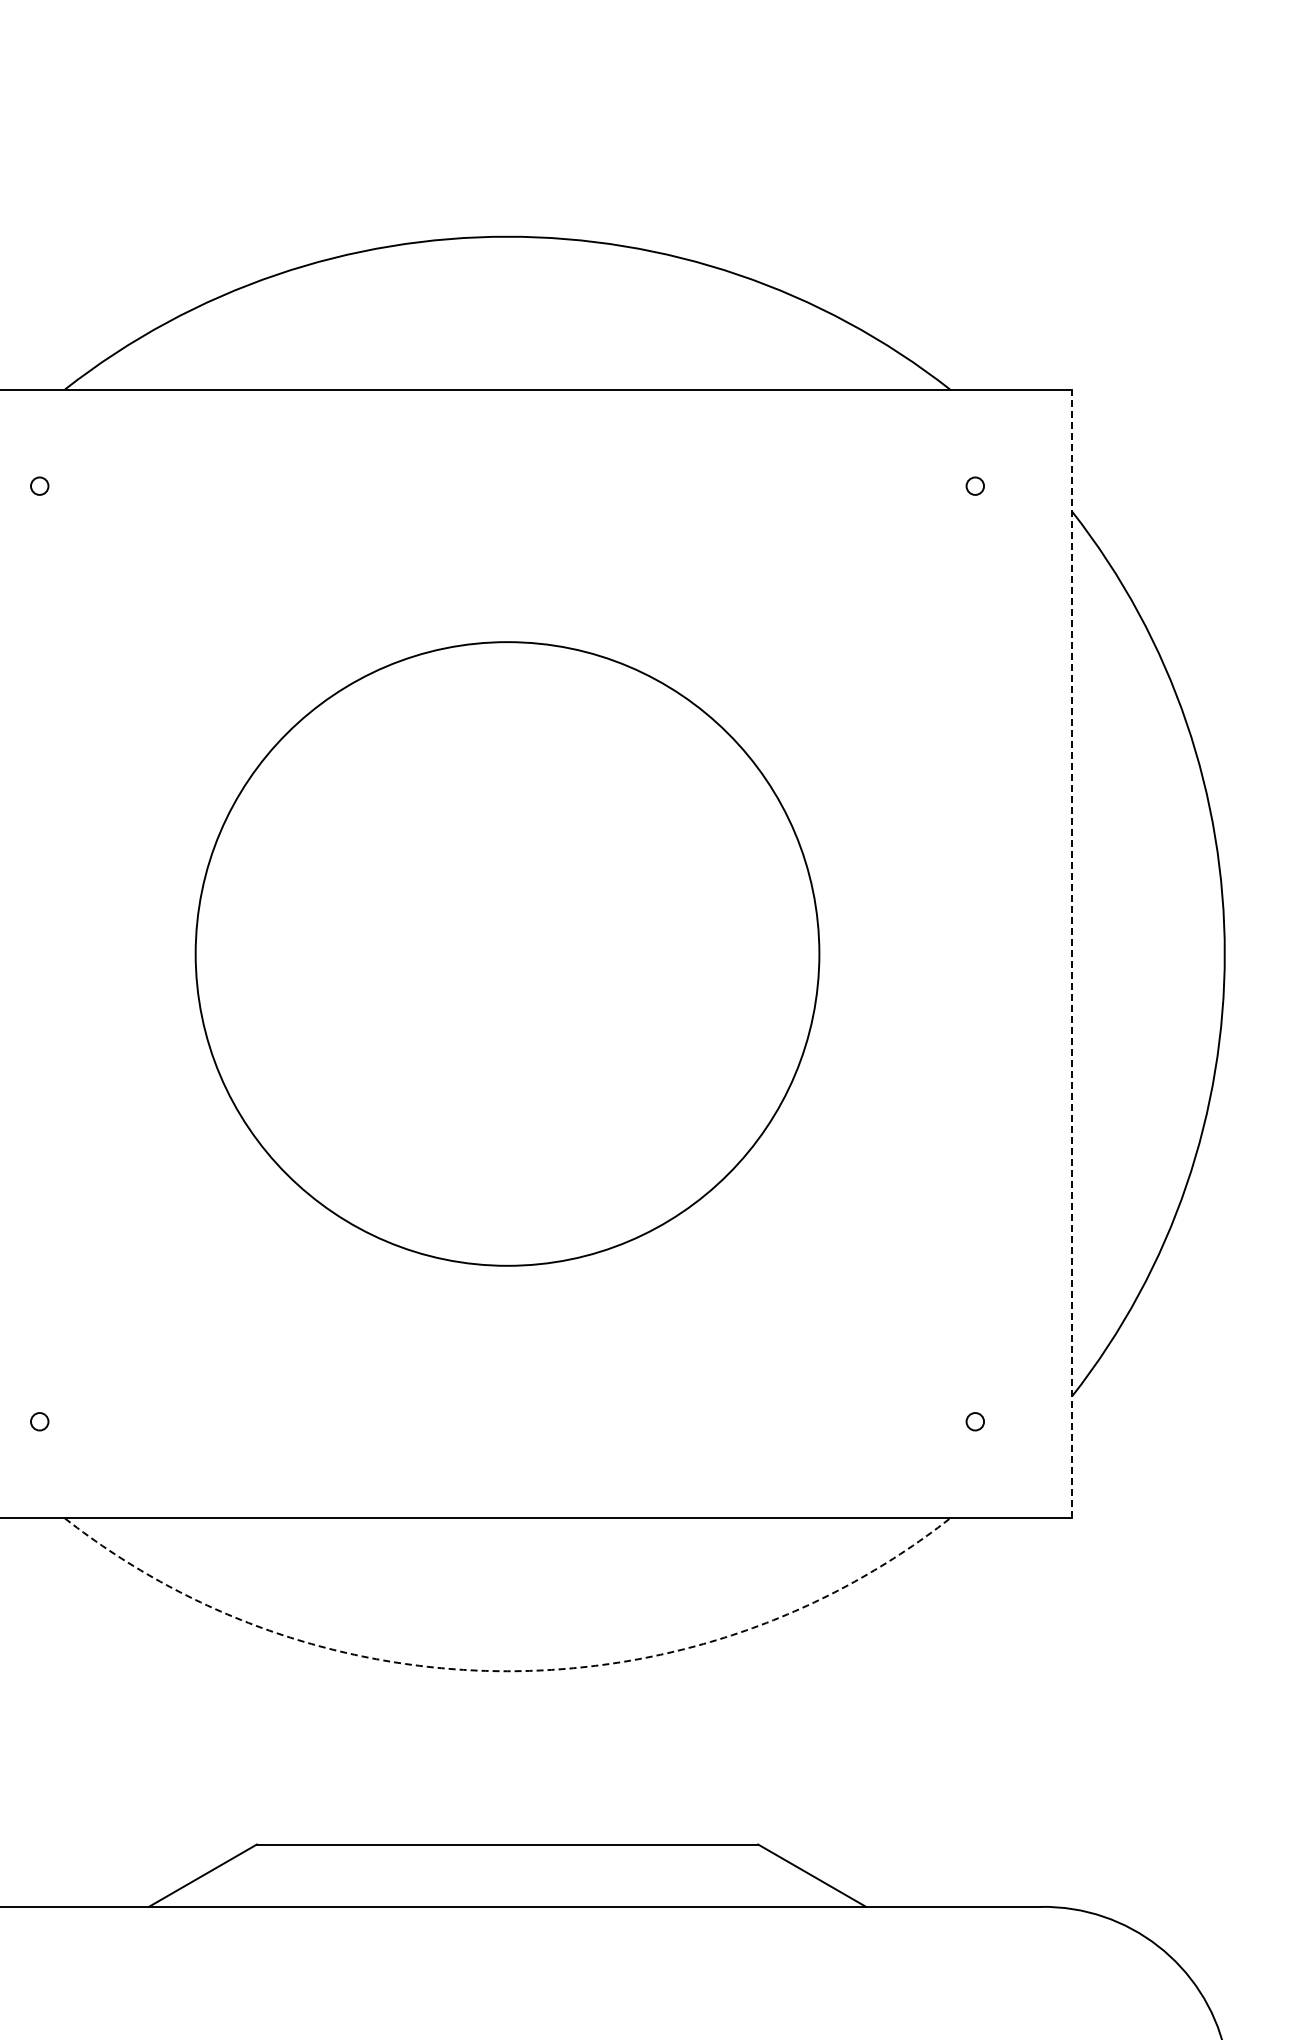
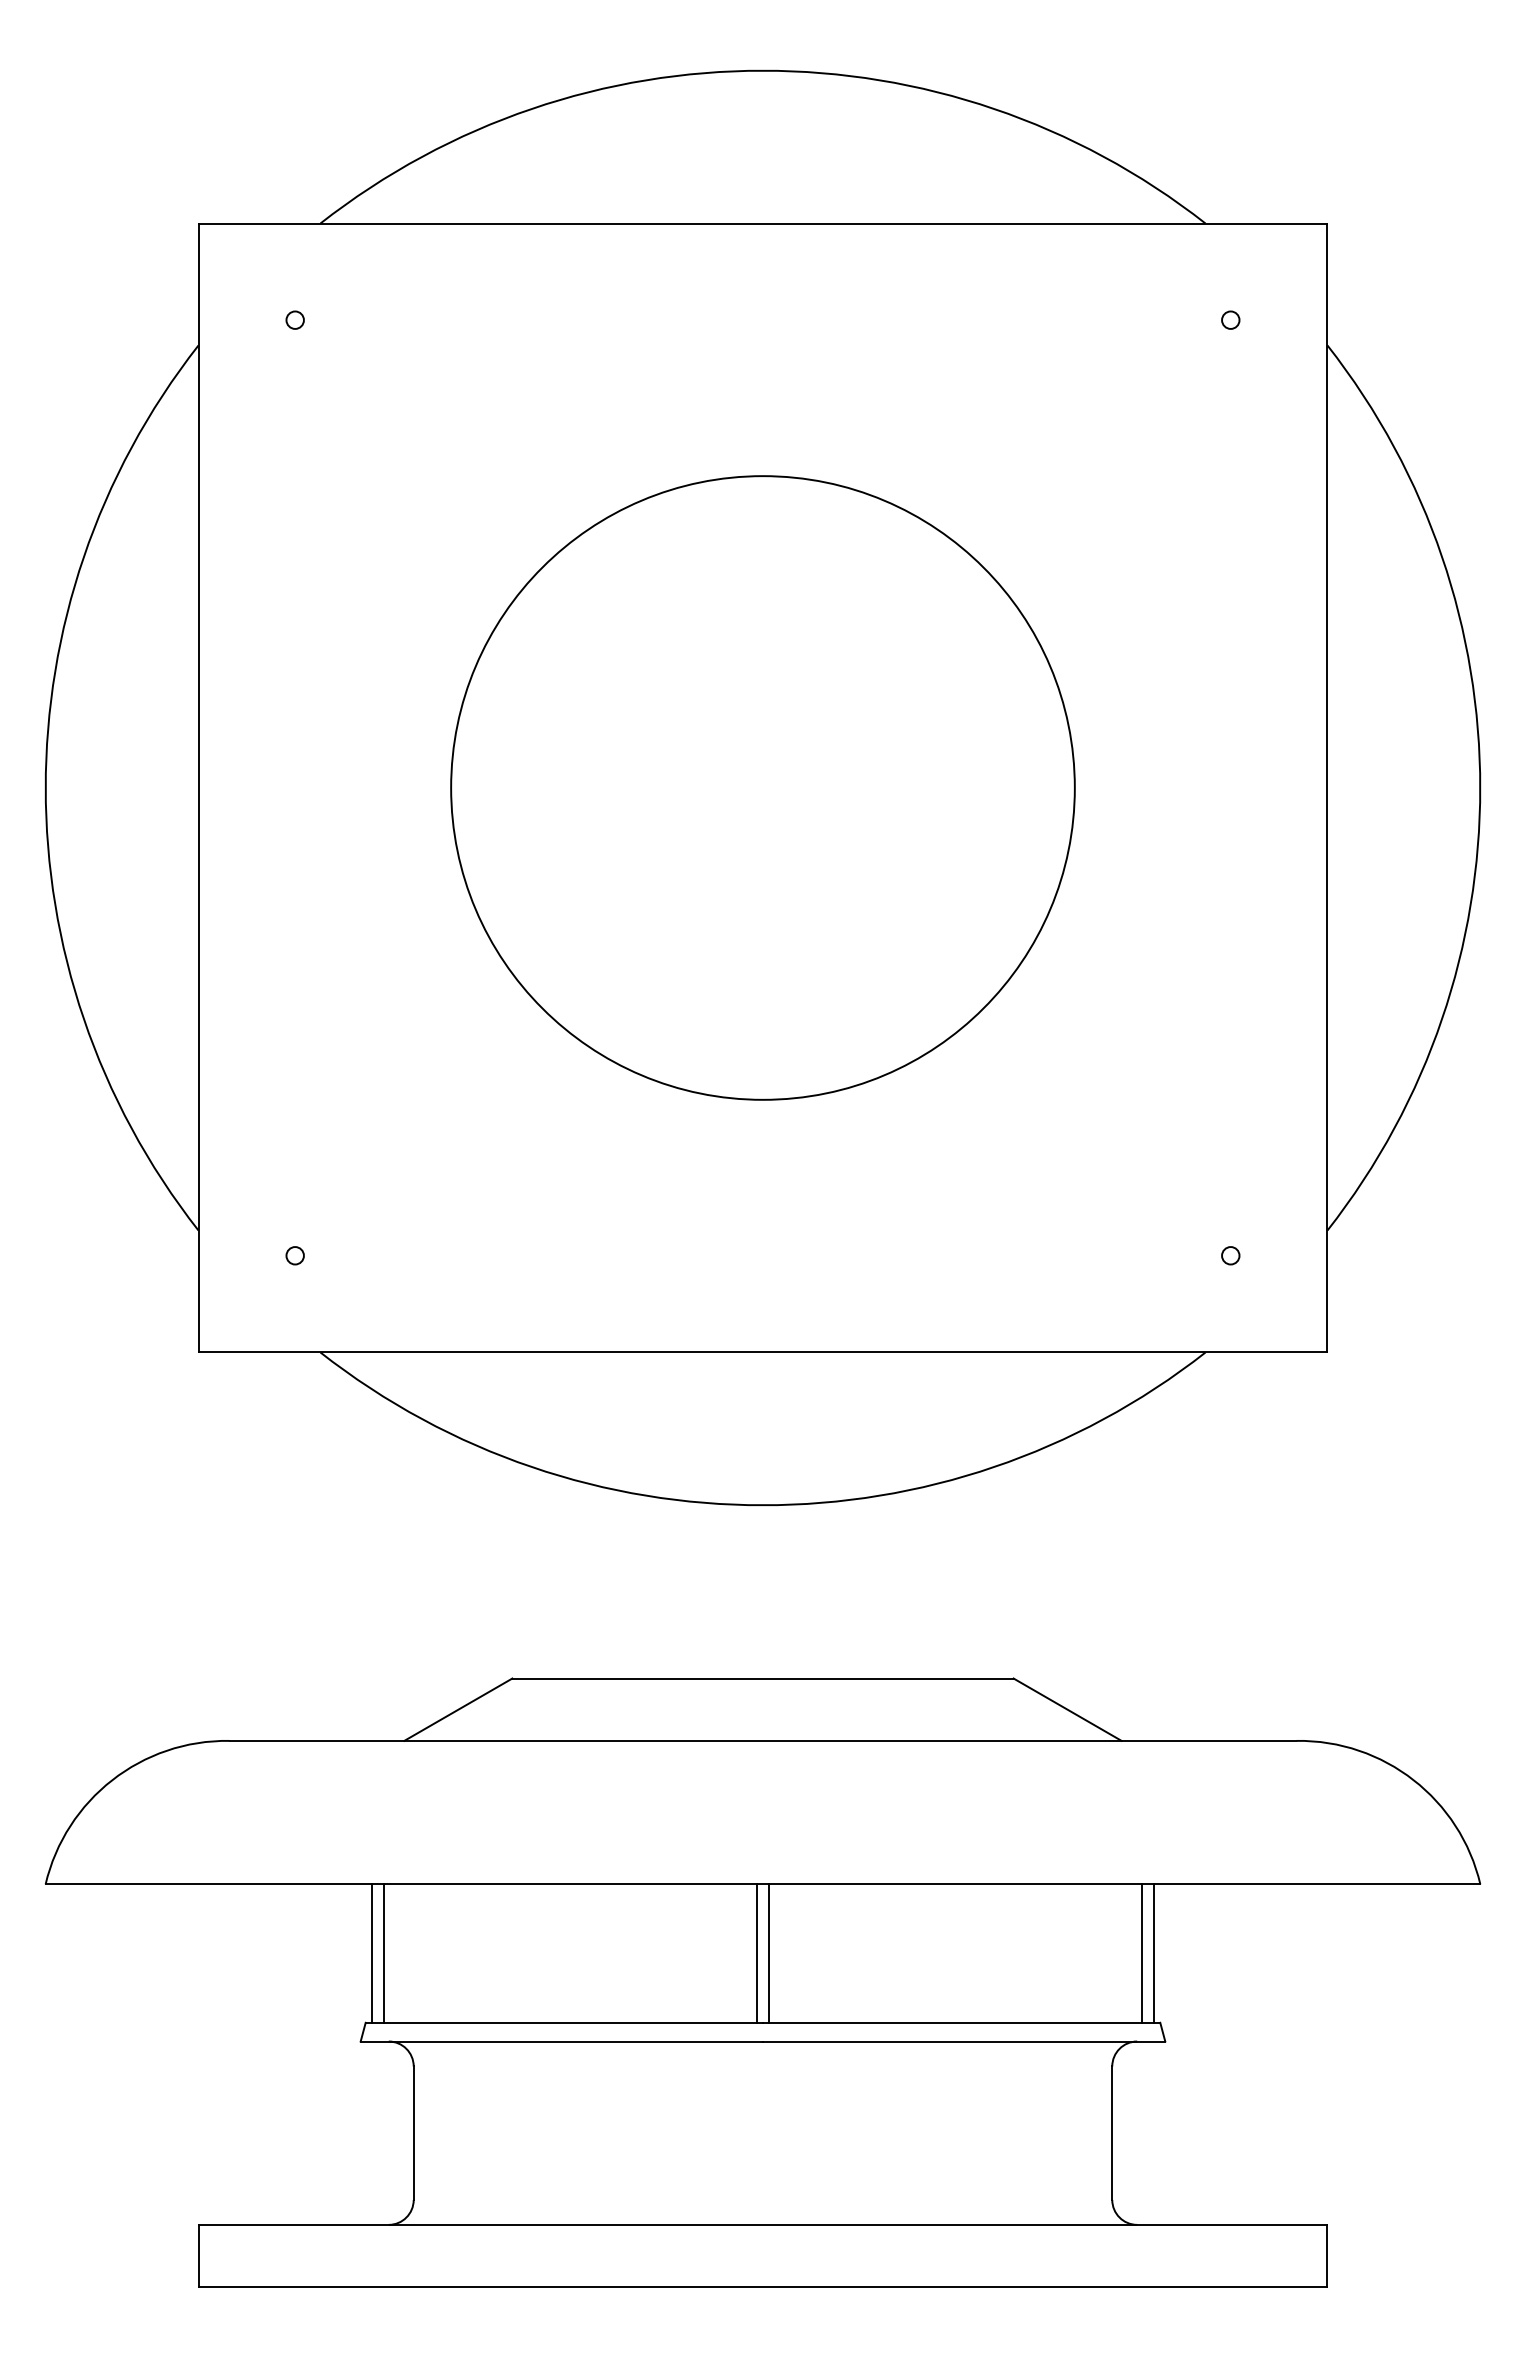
line: (1072, 953) -> (1327, 787), dashed -> solid
arc: (508, 1671) -> (763, 1505), dashed -> solid

